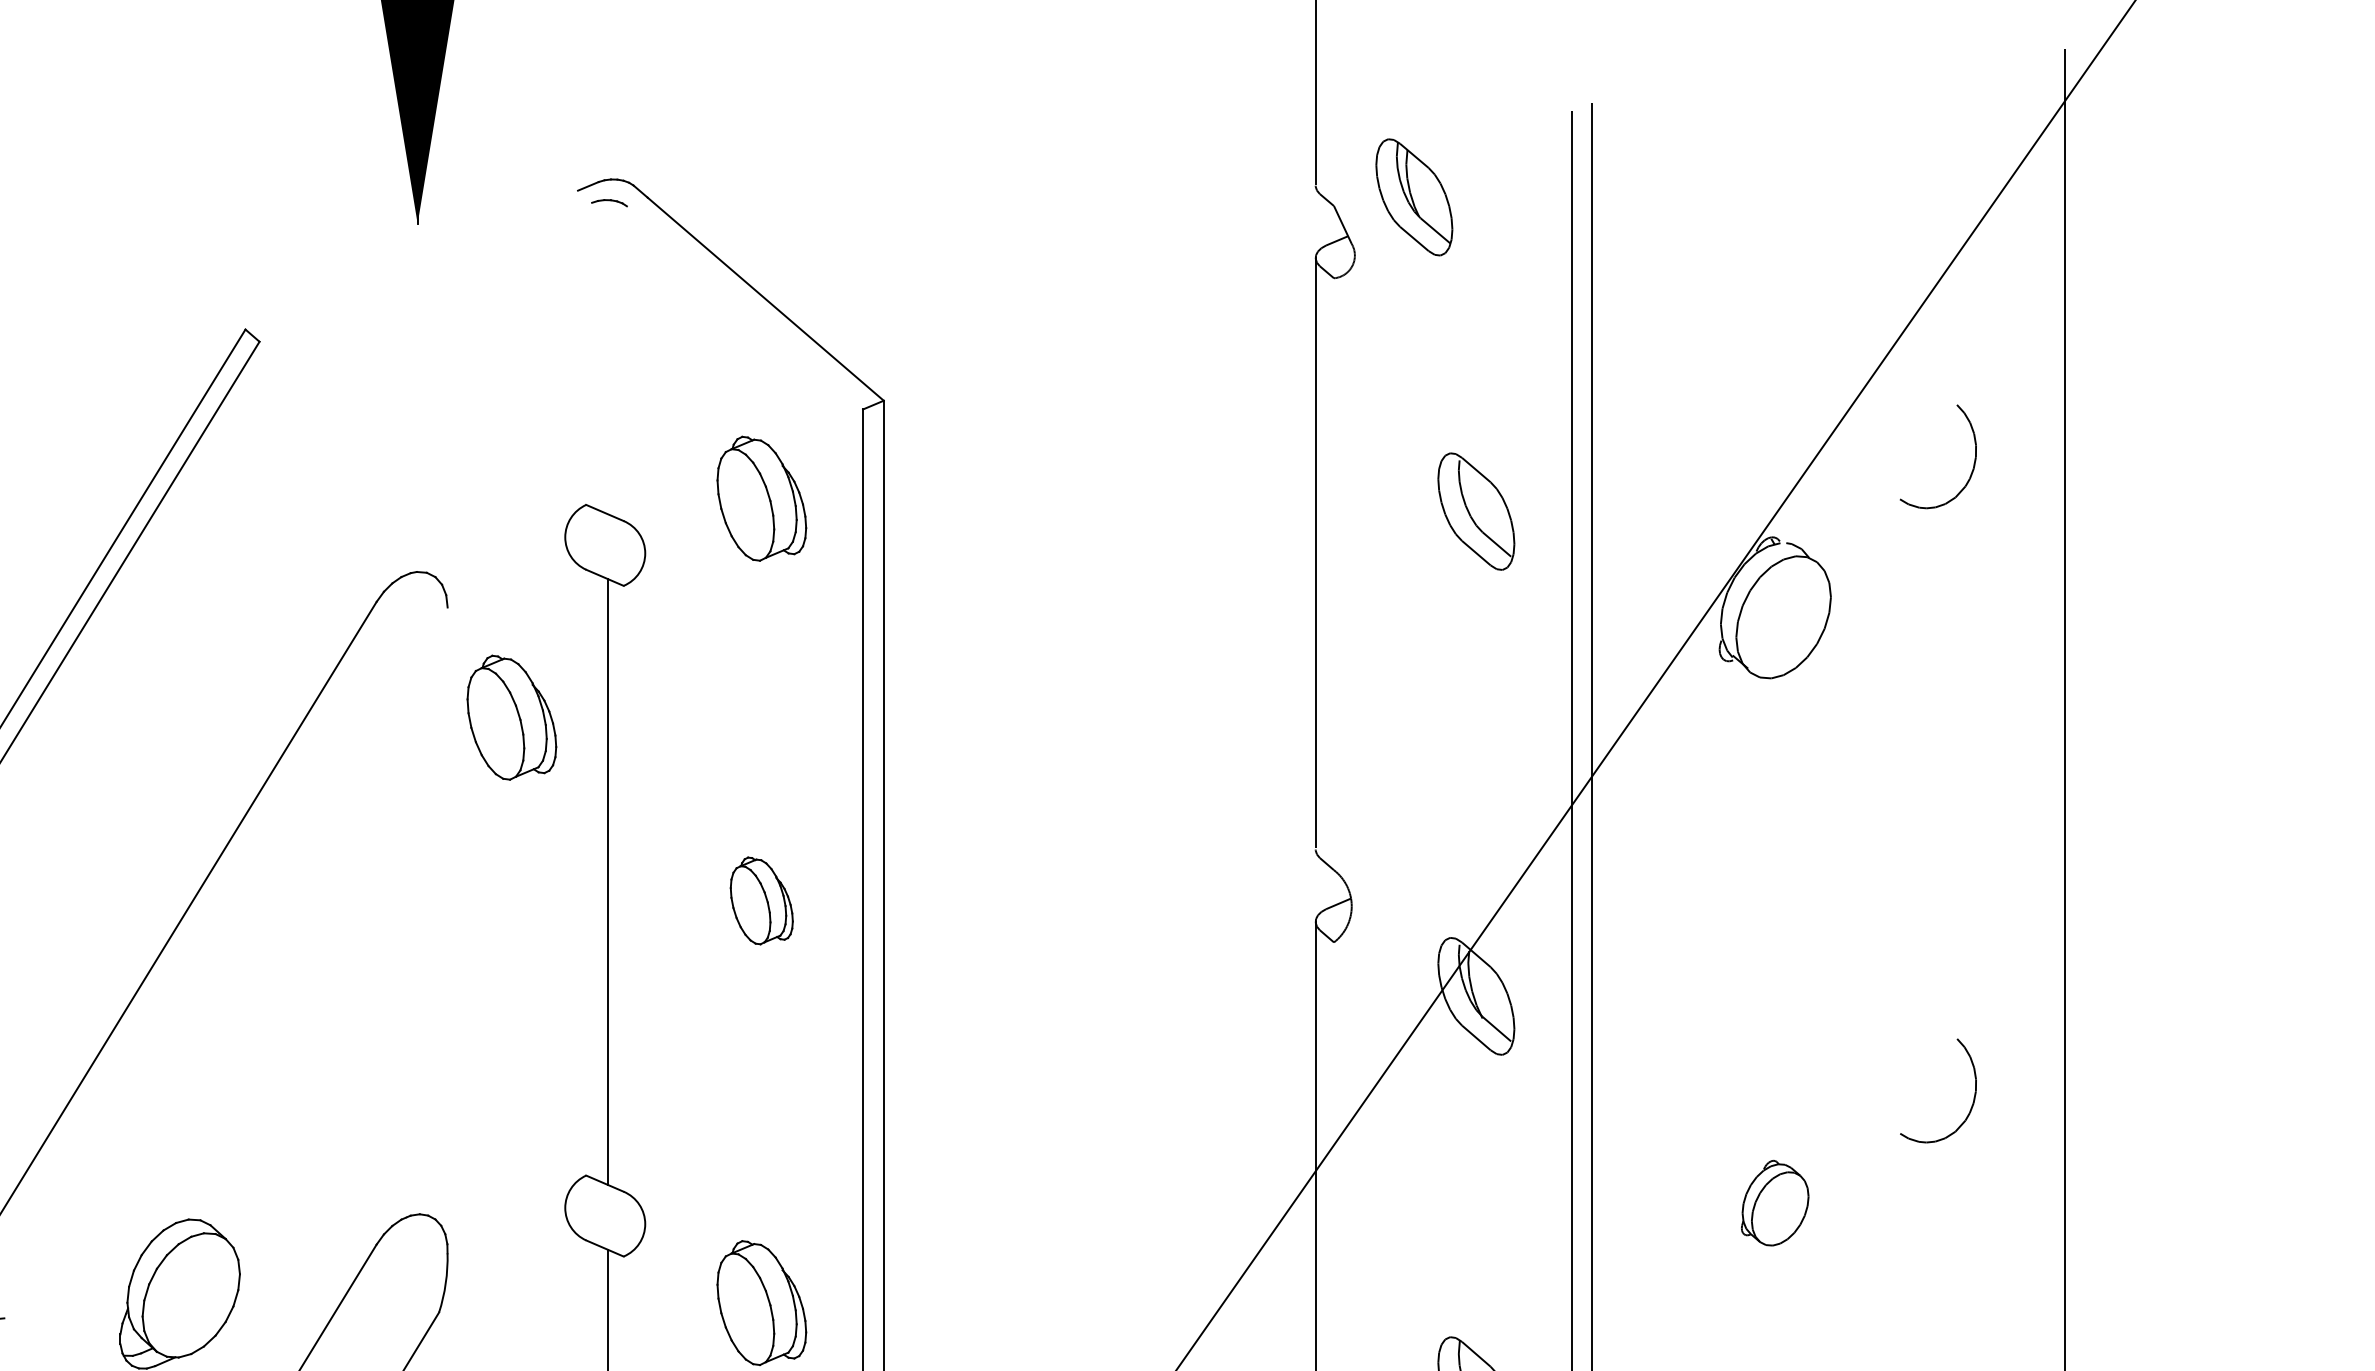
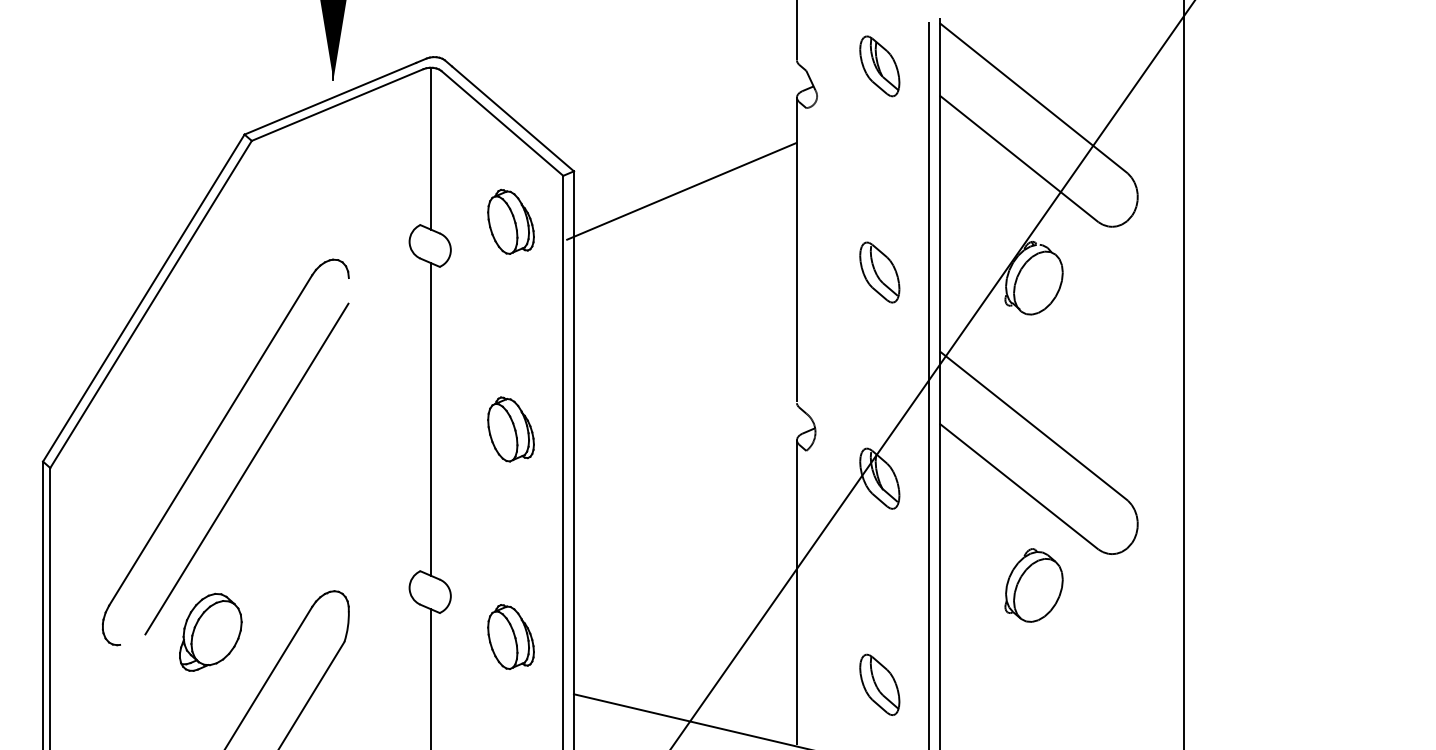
part: (1413, 197) -> (879, 66), moved
line: (411, 259) -> (330, 98), added
line: (1774, 259) -> (1033, 98), added
line: (425, 271) -> (337, 104), added
line: (745, 306) -> (502, 122), added
line: (607, 356) -> (431, 148), added
line: (1745, 375) -> (1018, 158), added
line: (1092, 439) -> (681, 191), added
part: (1475, 511) -> (879, 272), moved
part: (510, 716) -> (381, 334), removed
line: (1774, 893) -> (1033, 425), added
part: (760, 900) -> (510, 429), size x1.43
line: (249, 976) -> (246, 468), added
line: (1745, 1011) -> (1018, 486), added
part: (1774, 1203) -> (1033, 585), size x1.67

